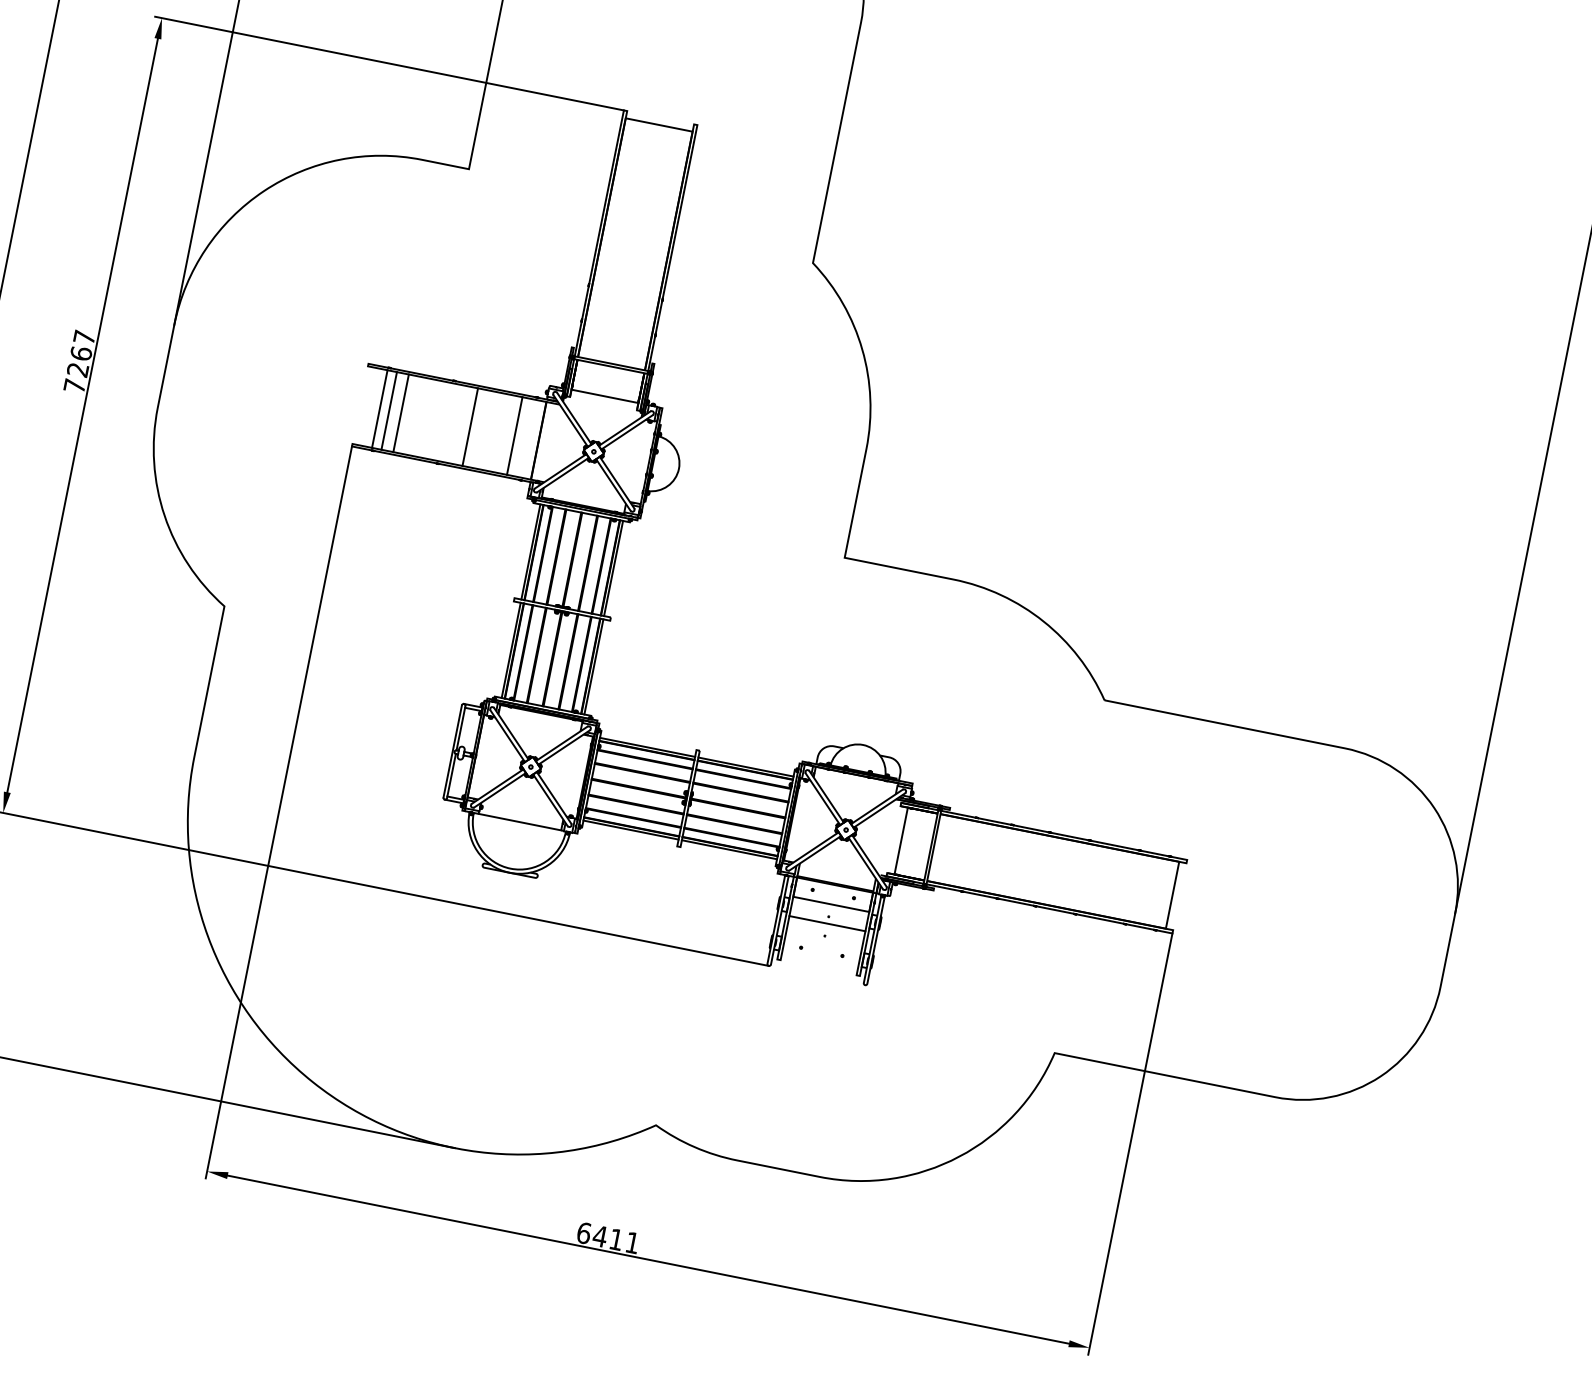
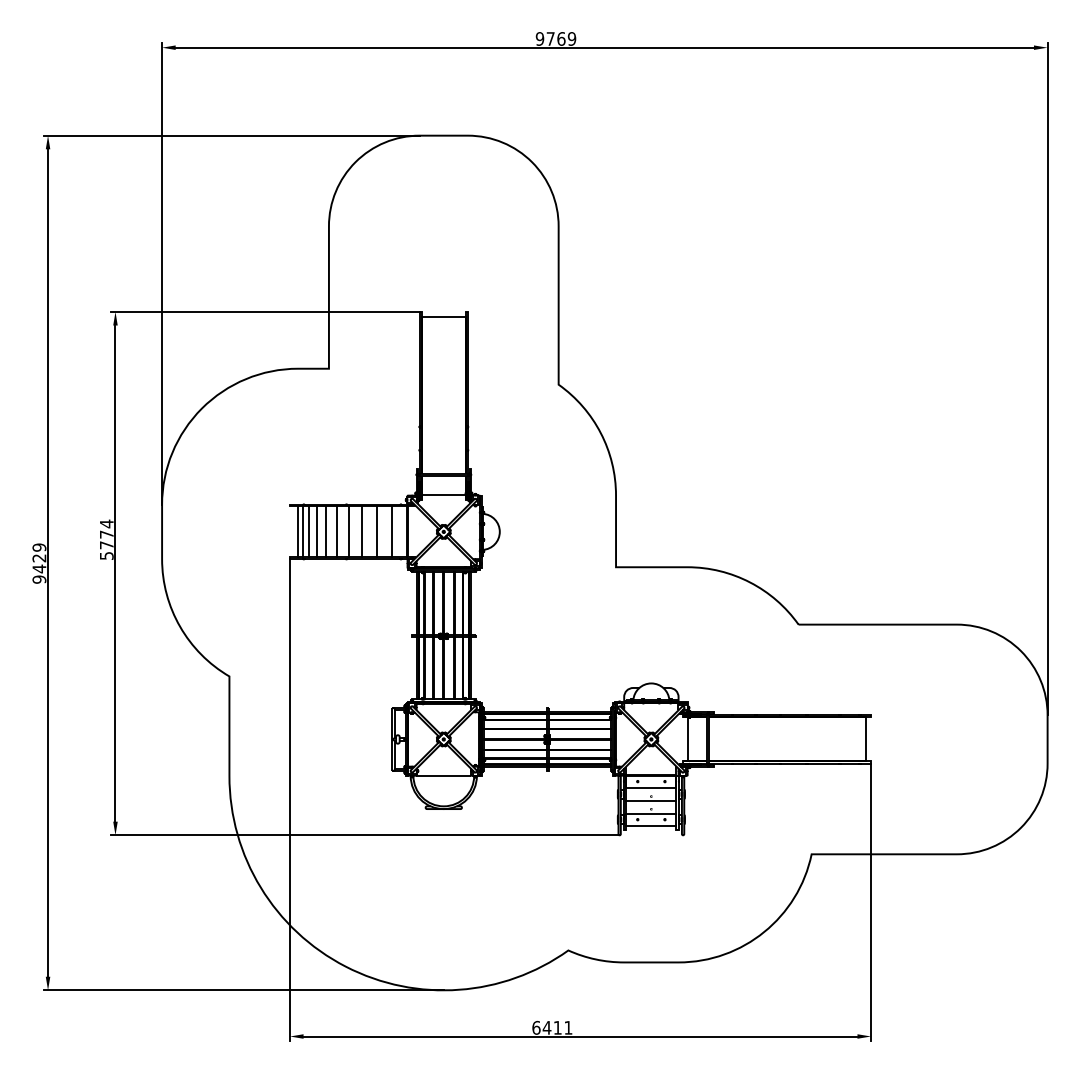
text: (79, 361) -> (106, 539), 7267 -> 5774
line: (373, 407) -> (298, 531), added
line: (415, 415) -> (326, 531), added
line: (432, 418) -> (337, 531), added
line: (450, 422) -> (349, 531), added
line: (491, 430) -> (376, 531), added
line: (823, 942) -> (651, 813), added
line: (819, 962) -> (651, 826), added

